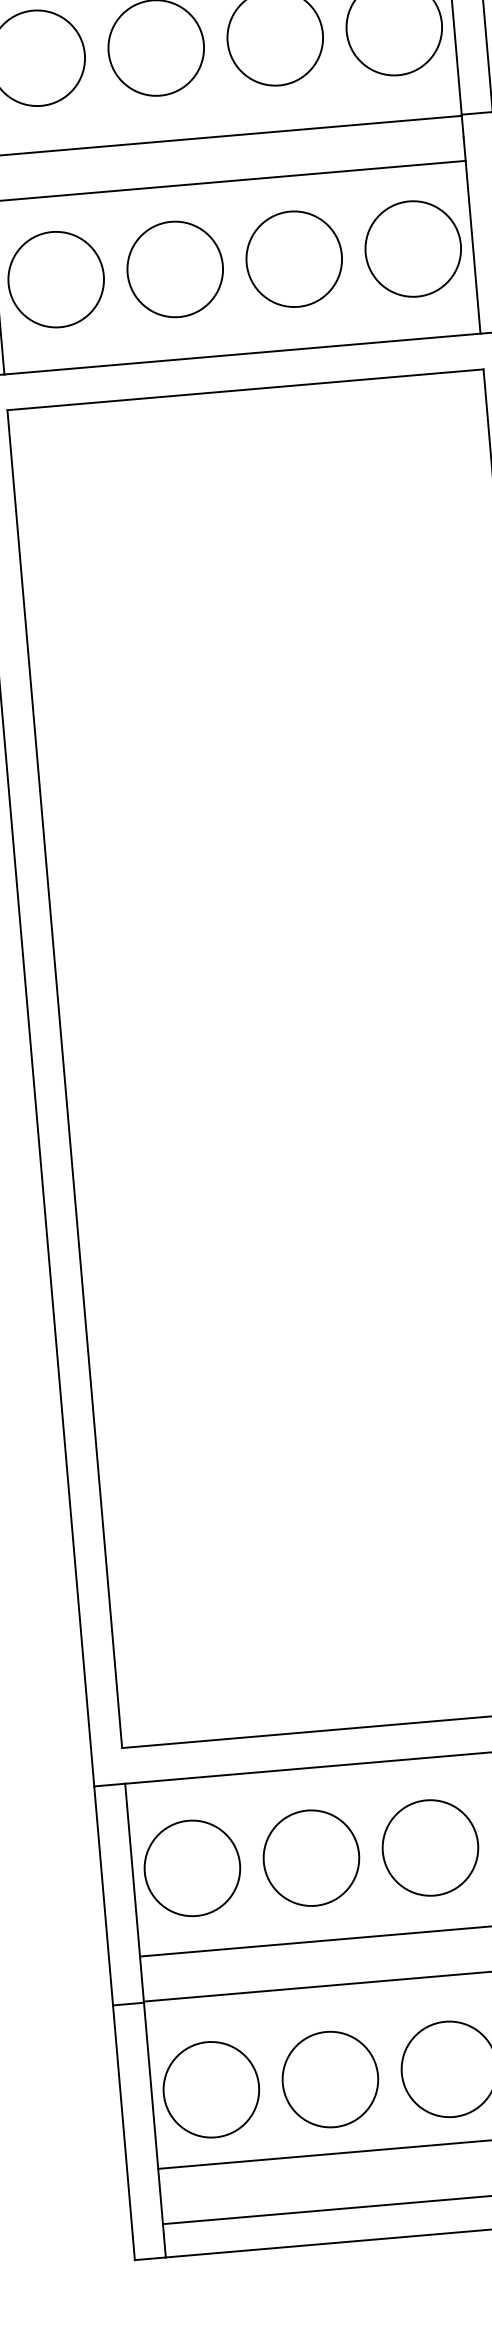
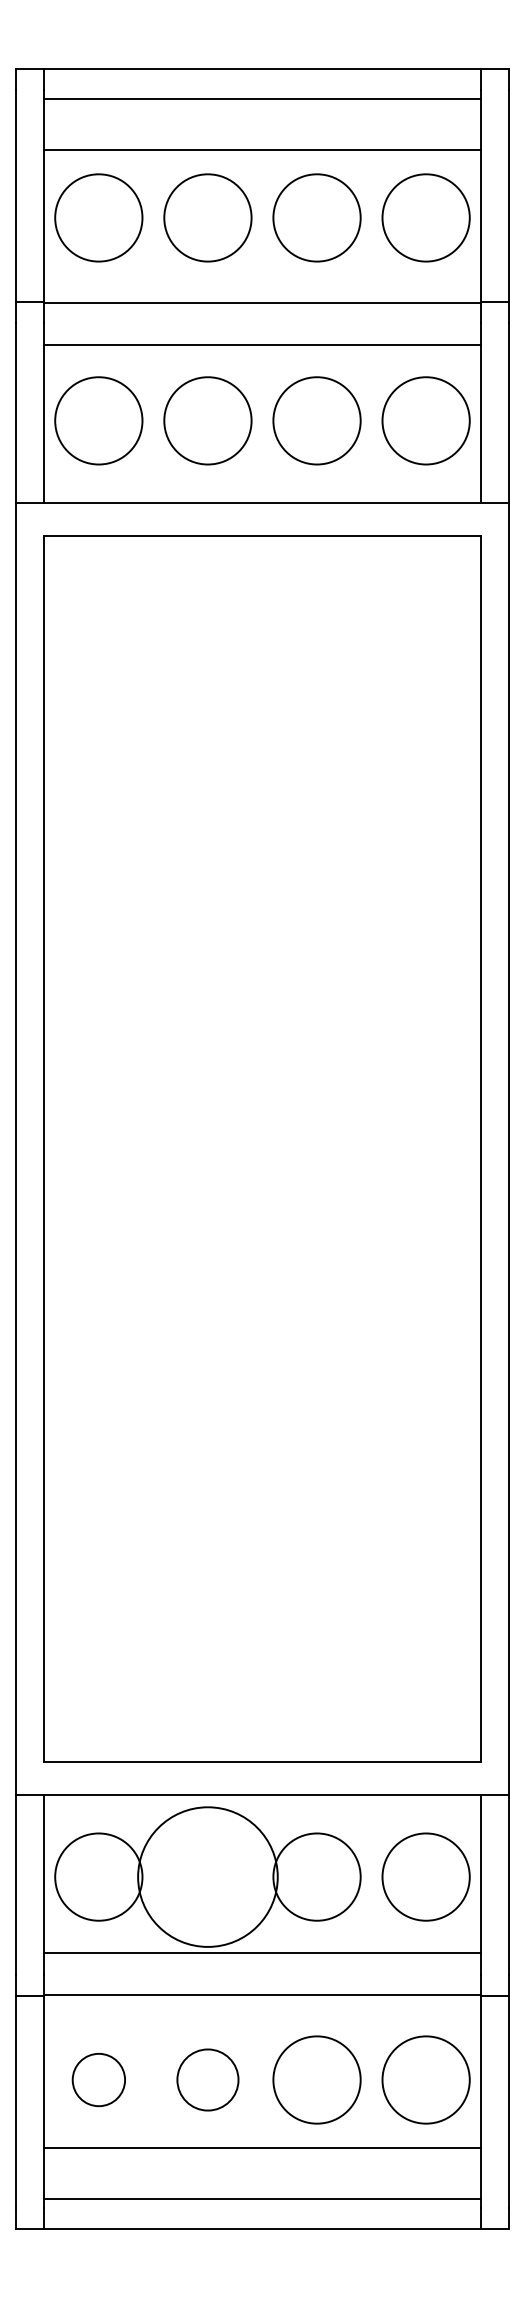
circle: (310, 1857) -> (207, 1876), size x1.6
circle: (329, 2079) -> (207, 2079), size x0.7
circle: (210, 2089) -> (98, 2079), size x0.6

